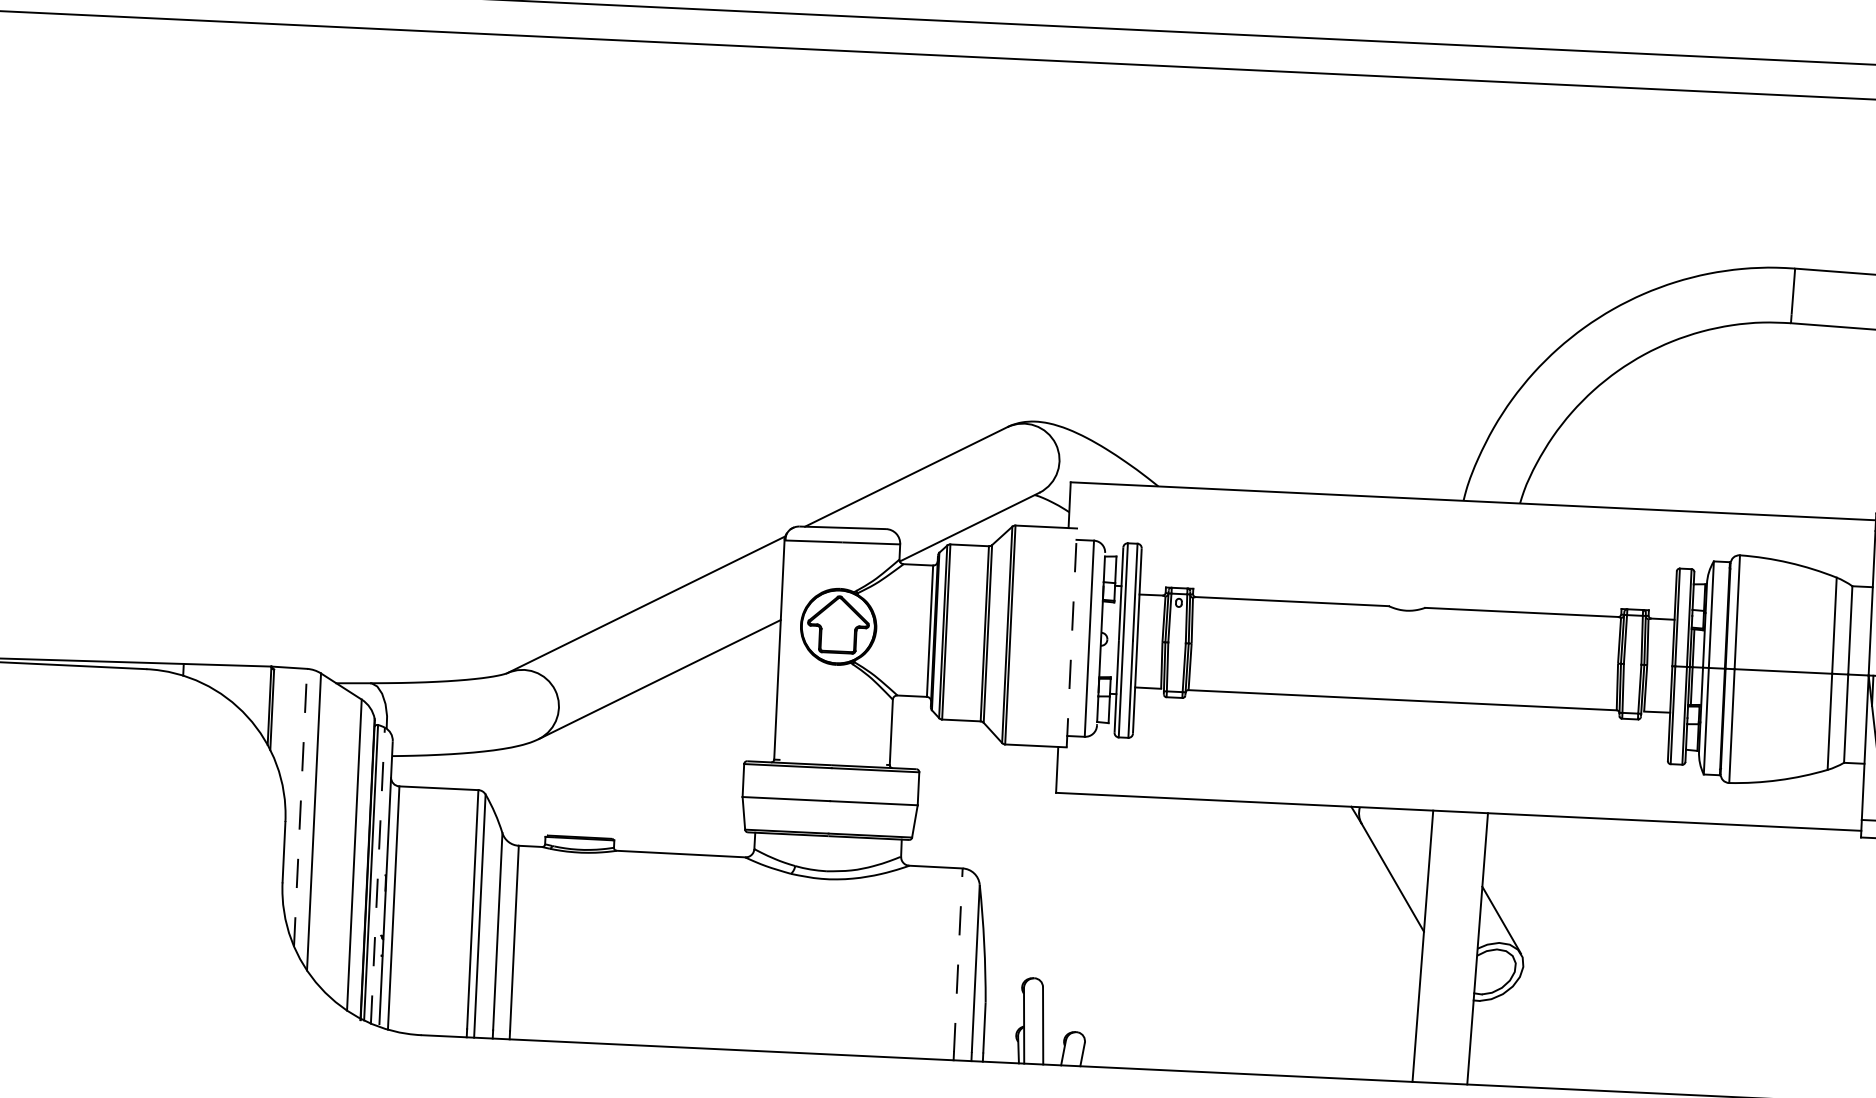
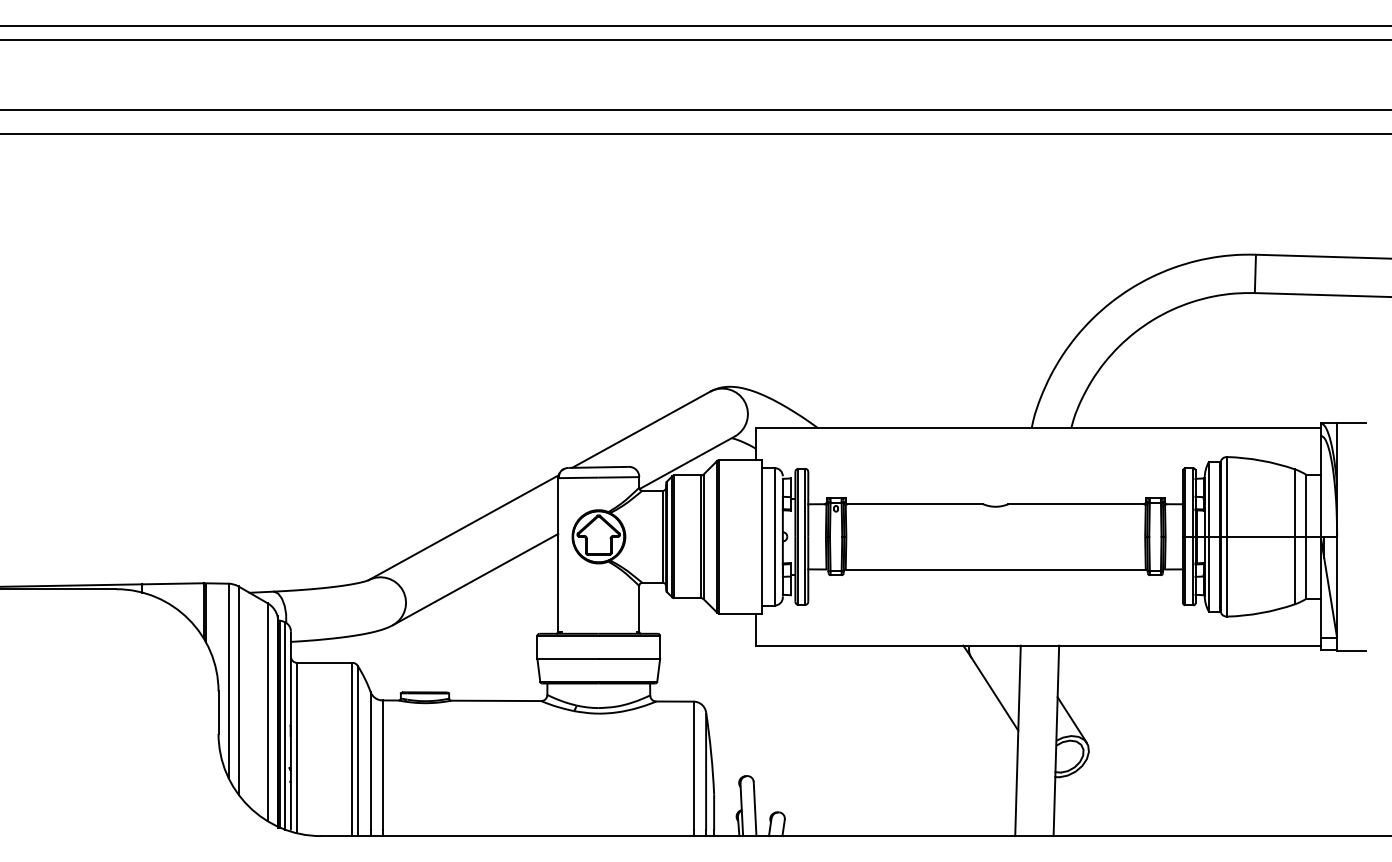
line: (1072, 637) -> (762, 536), dashed -> solid
line: (300, 806) -> (228, 680), dashed -> solid
line: (377, 874) -> (284, 725), dashed -> solid
line: (958, 959) -> (693, 765), dashed -> solid

